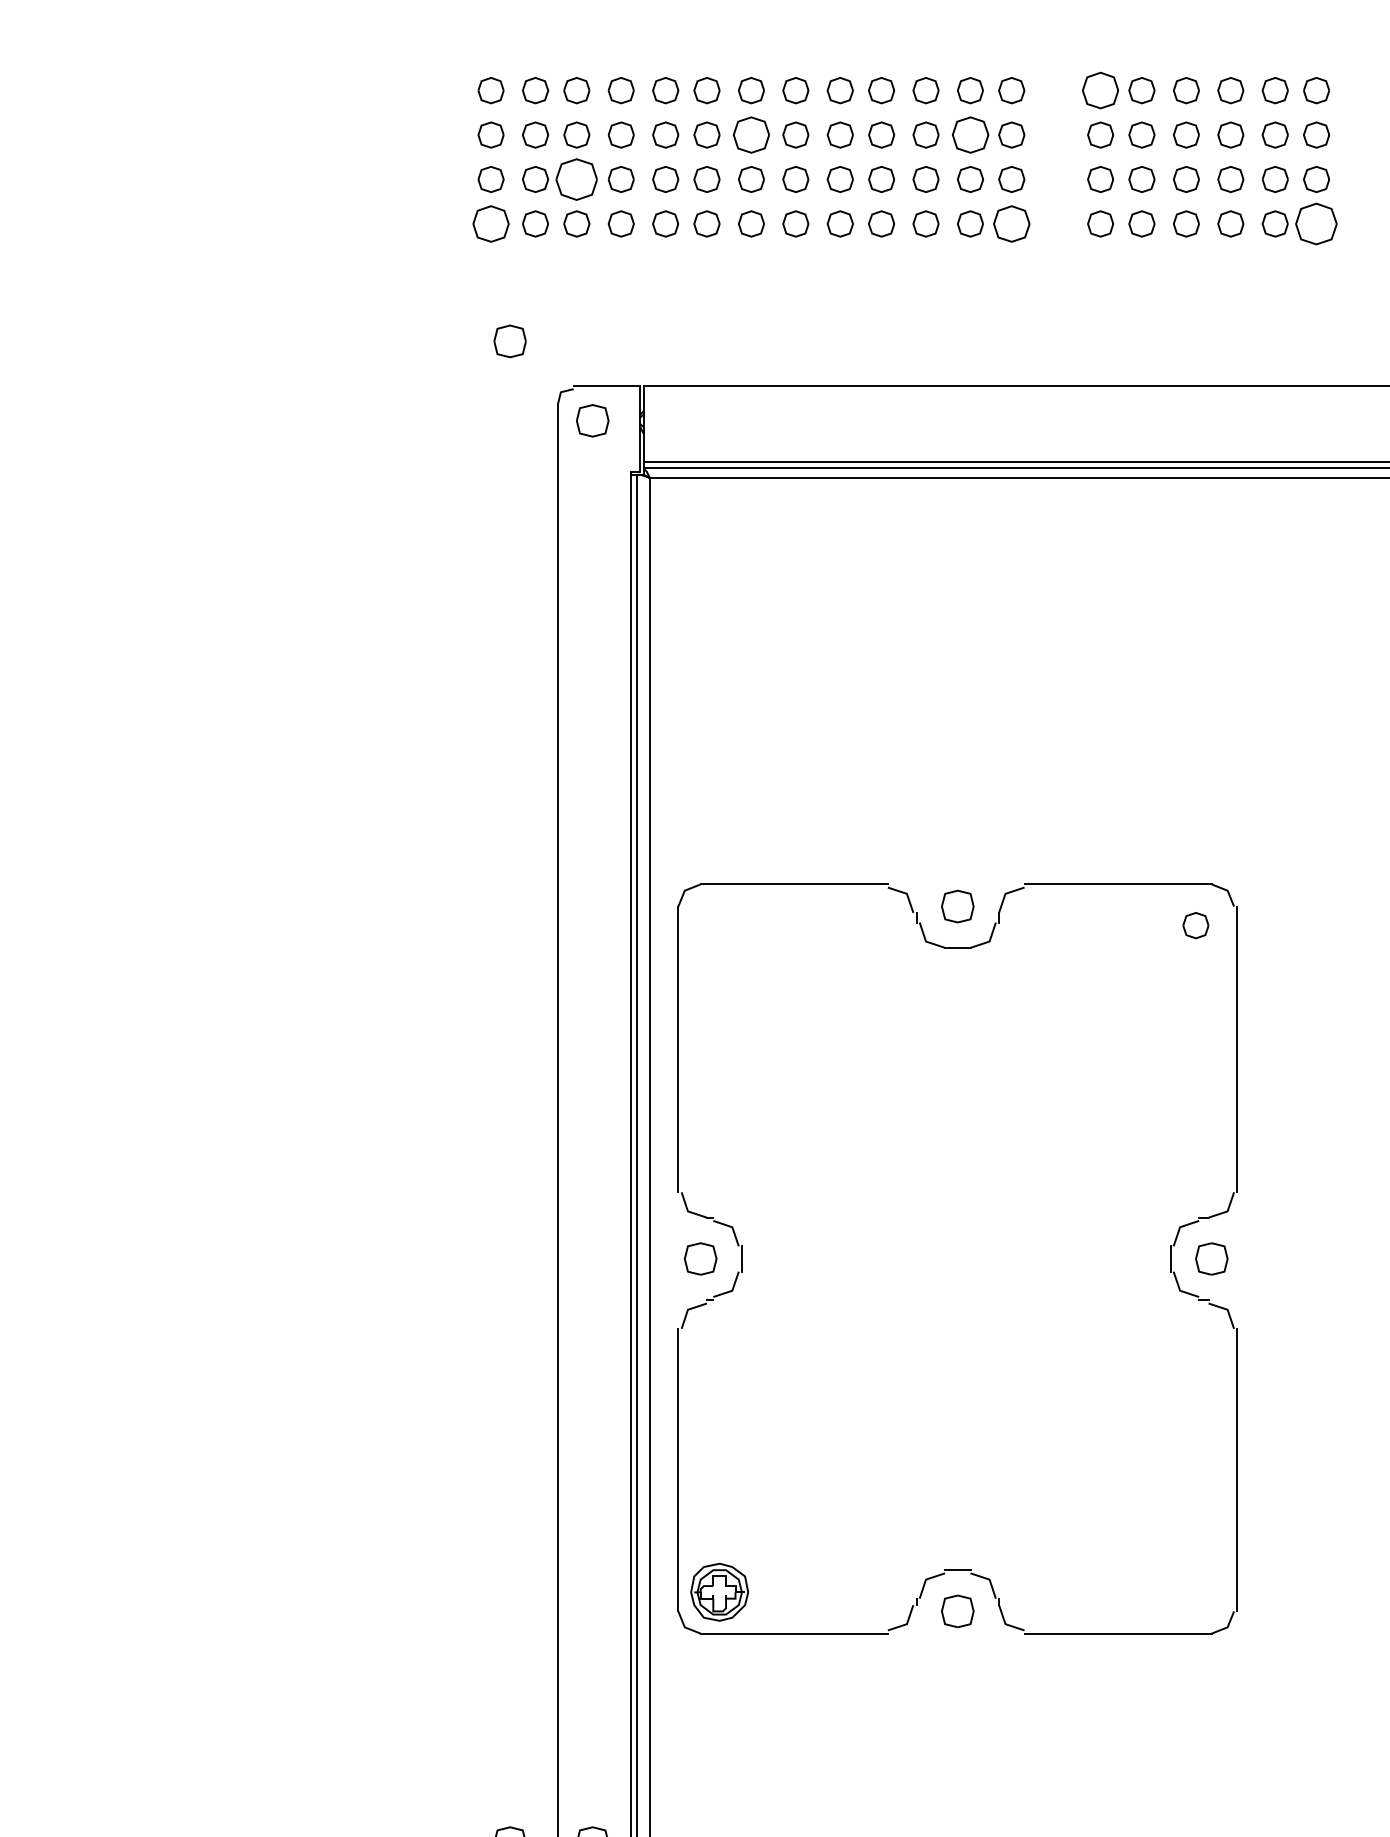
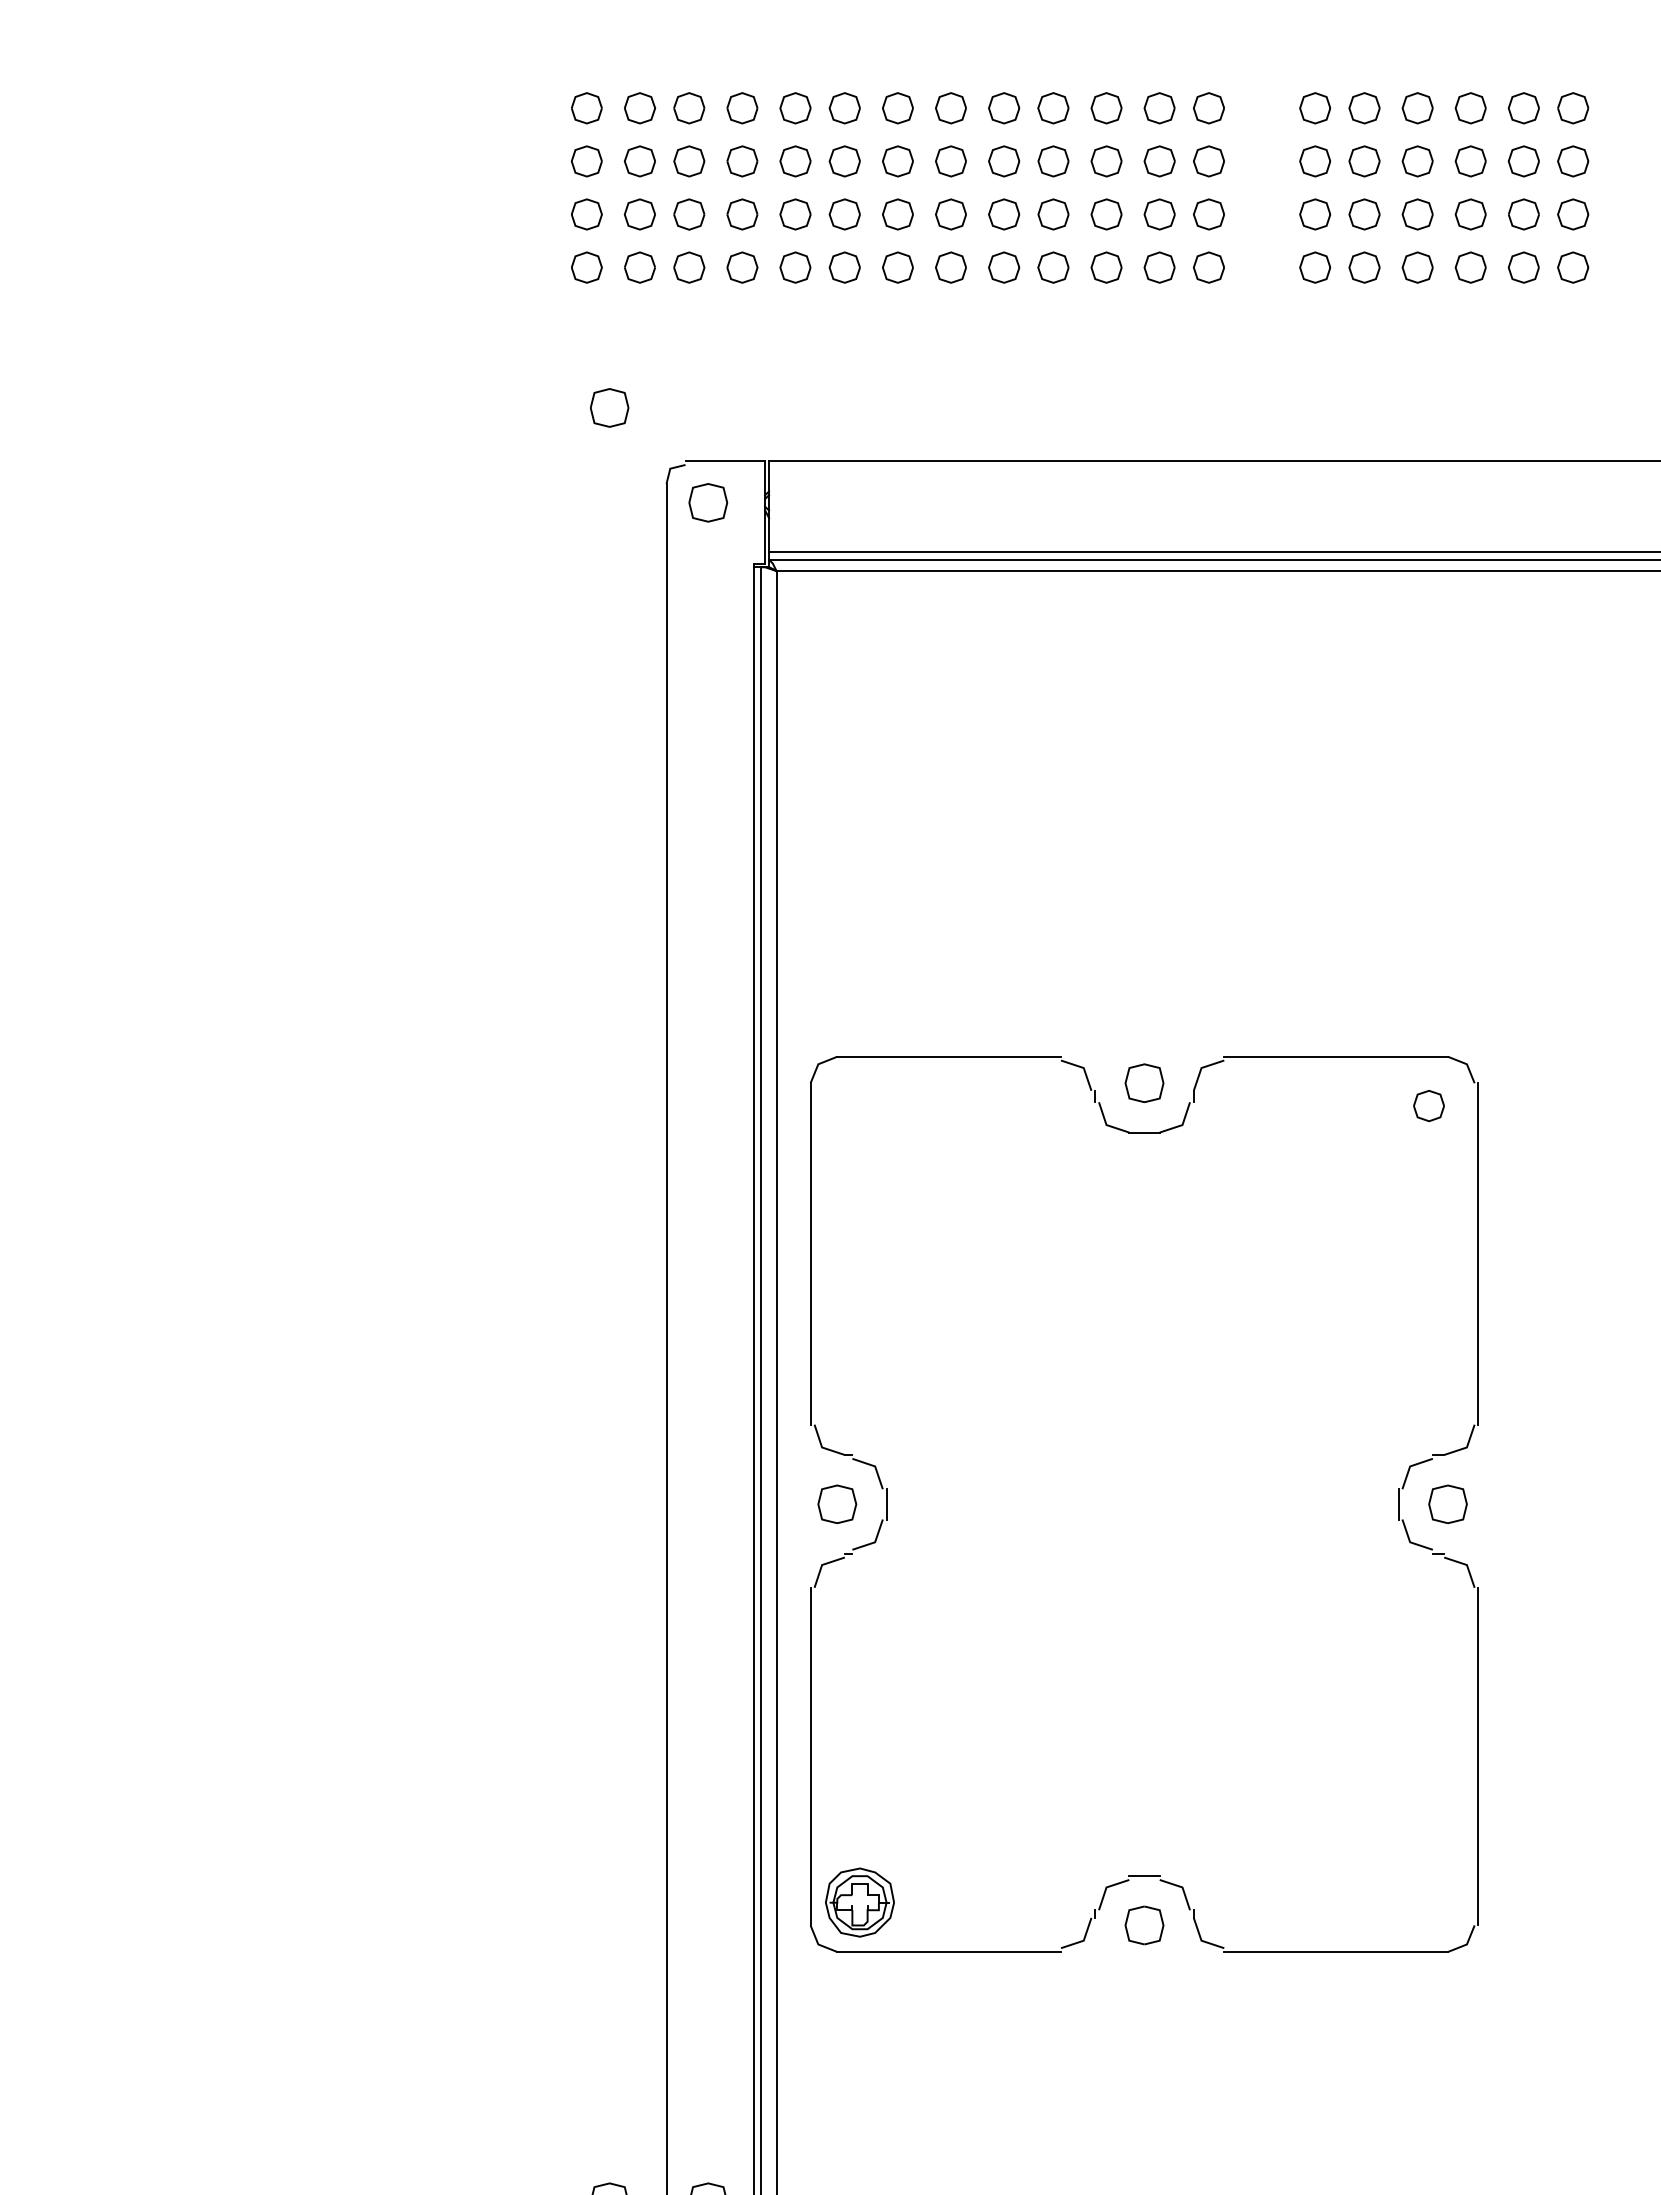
part: (1100, 90) -> (1315, 108), size x0.71
part: (751, 135) -> (897, 161), size x0.71
part: (970, 135) -> (1159, 161), size x0.71
part: (576, 179) -> (689, 214), size x0.62
part: (490, 223) -> (586, 267), size x0.71
part: (1011, 223) -> (1208, 267), size x0.71
part: (1316, 223) -> (1573, 267), size x0.62

